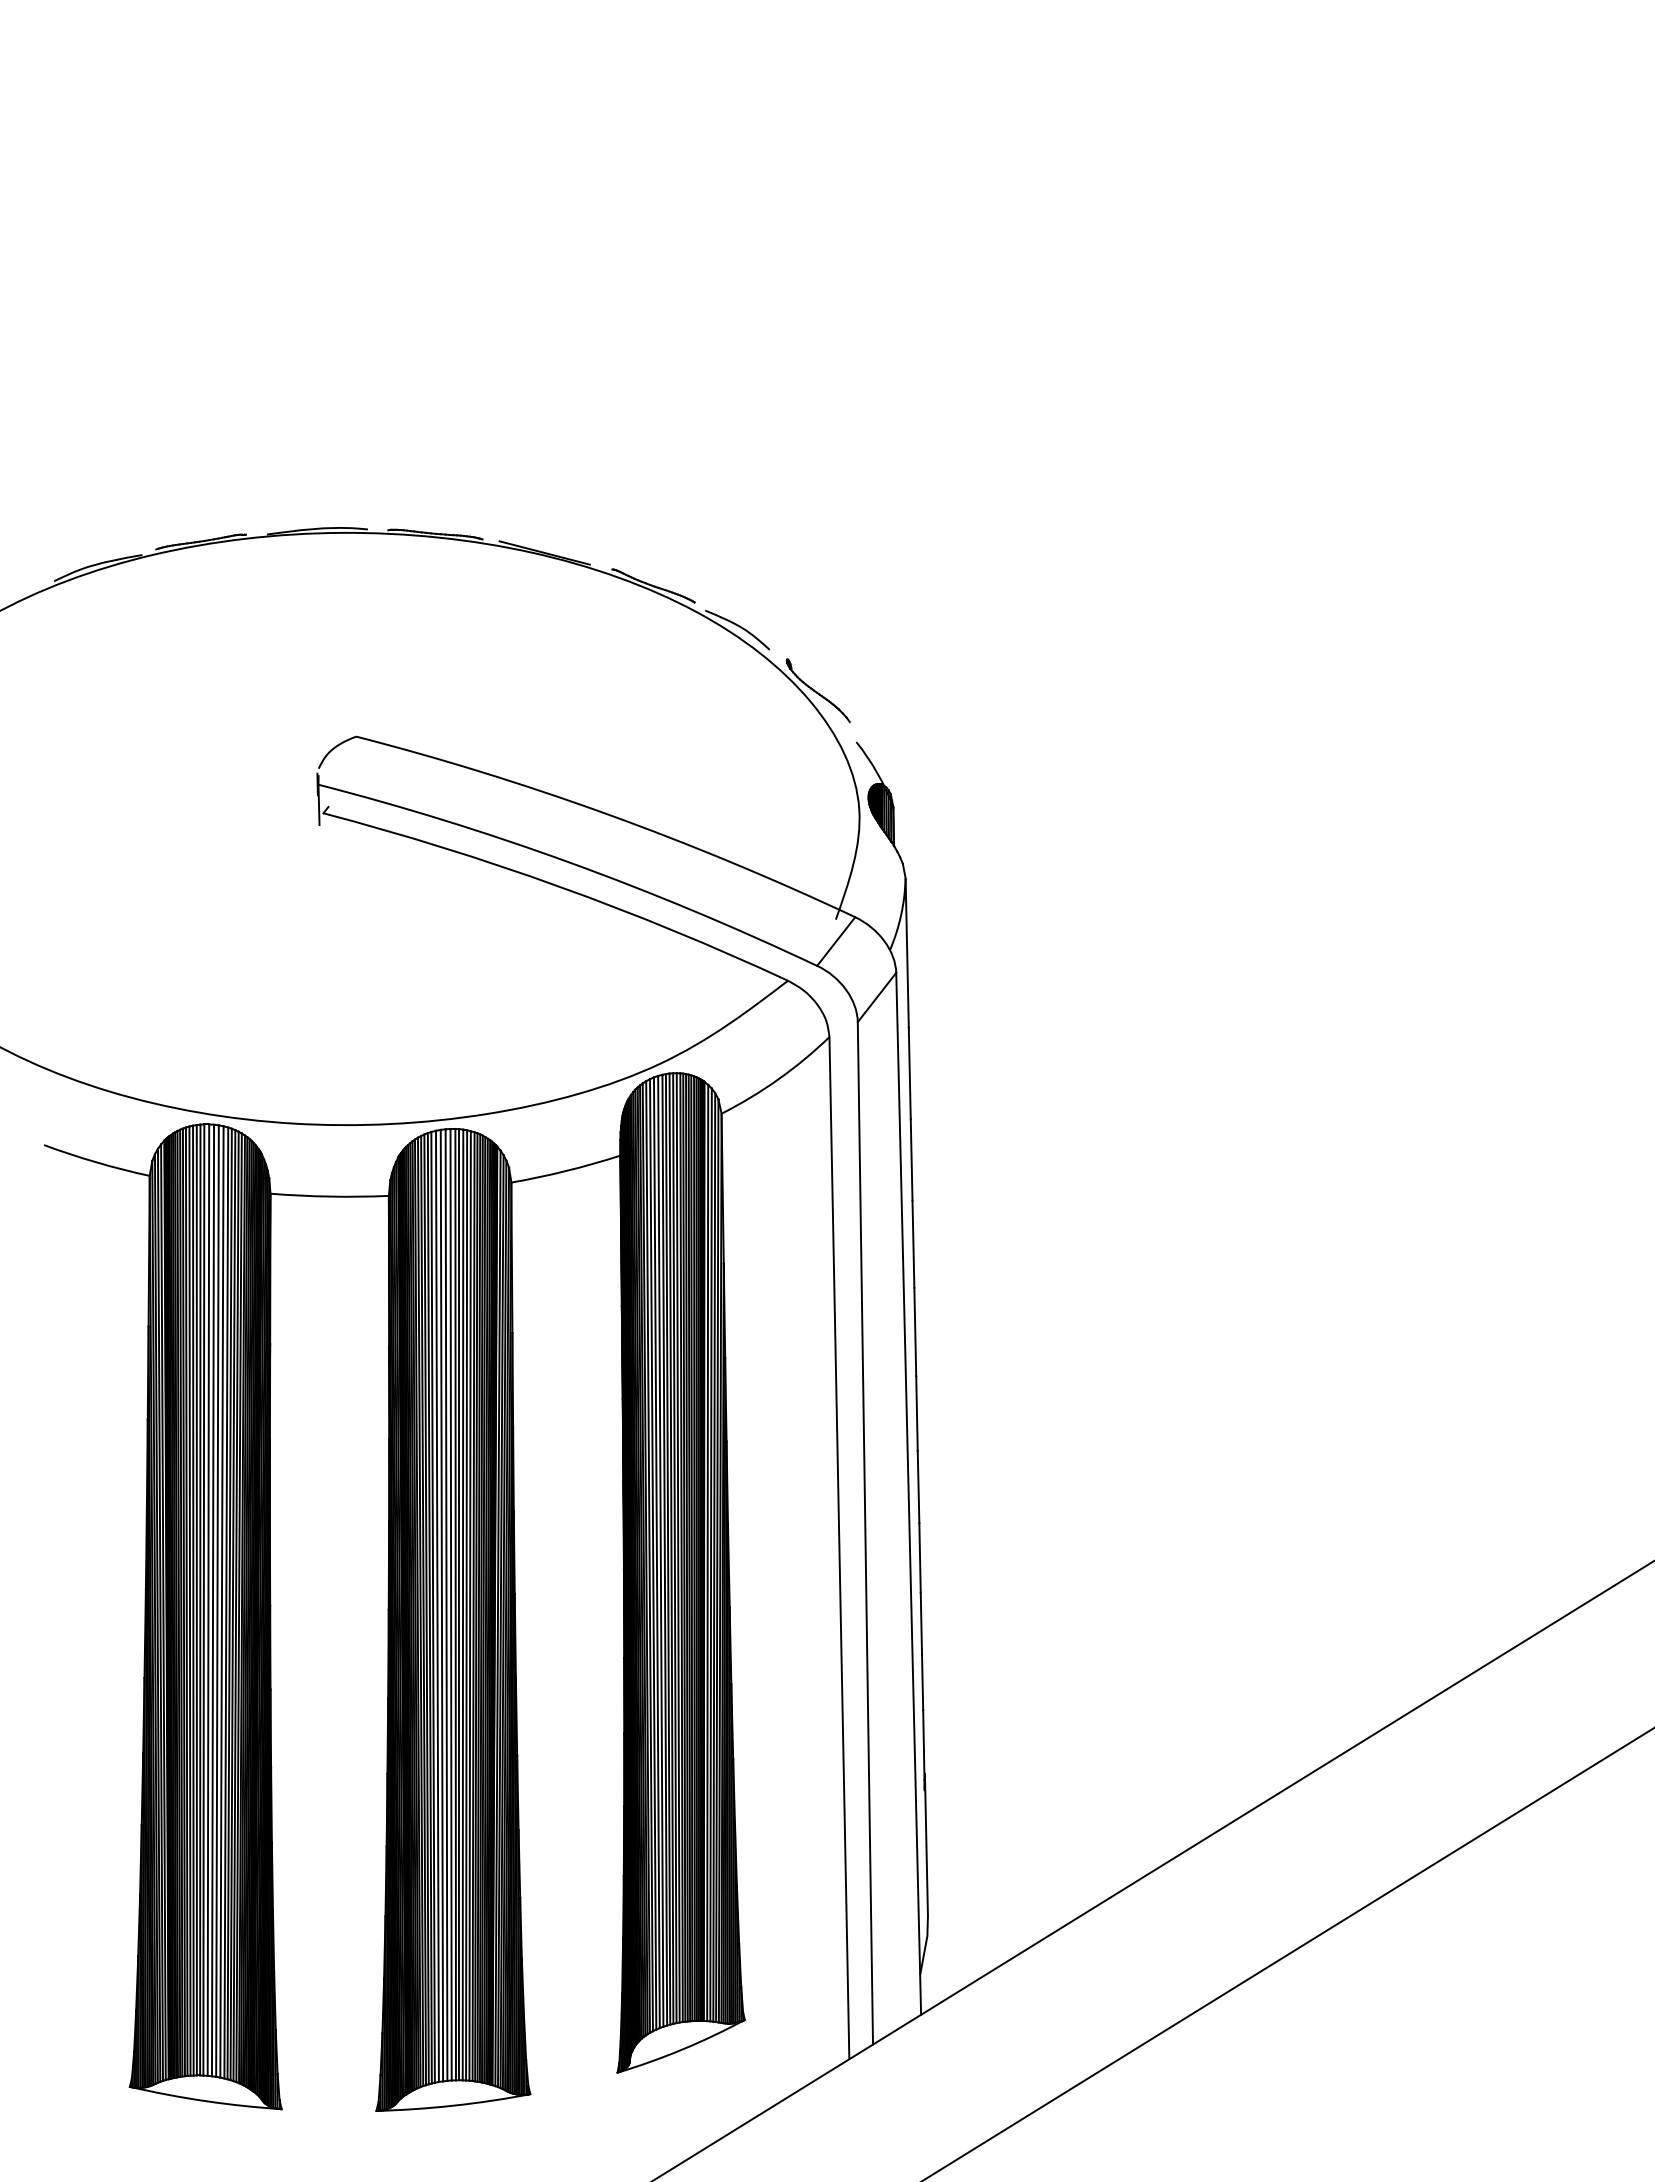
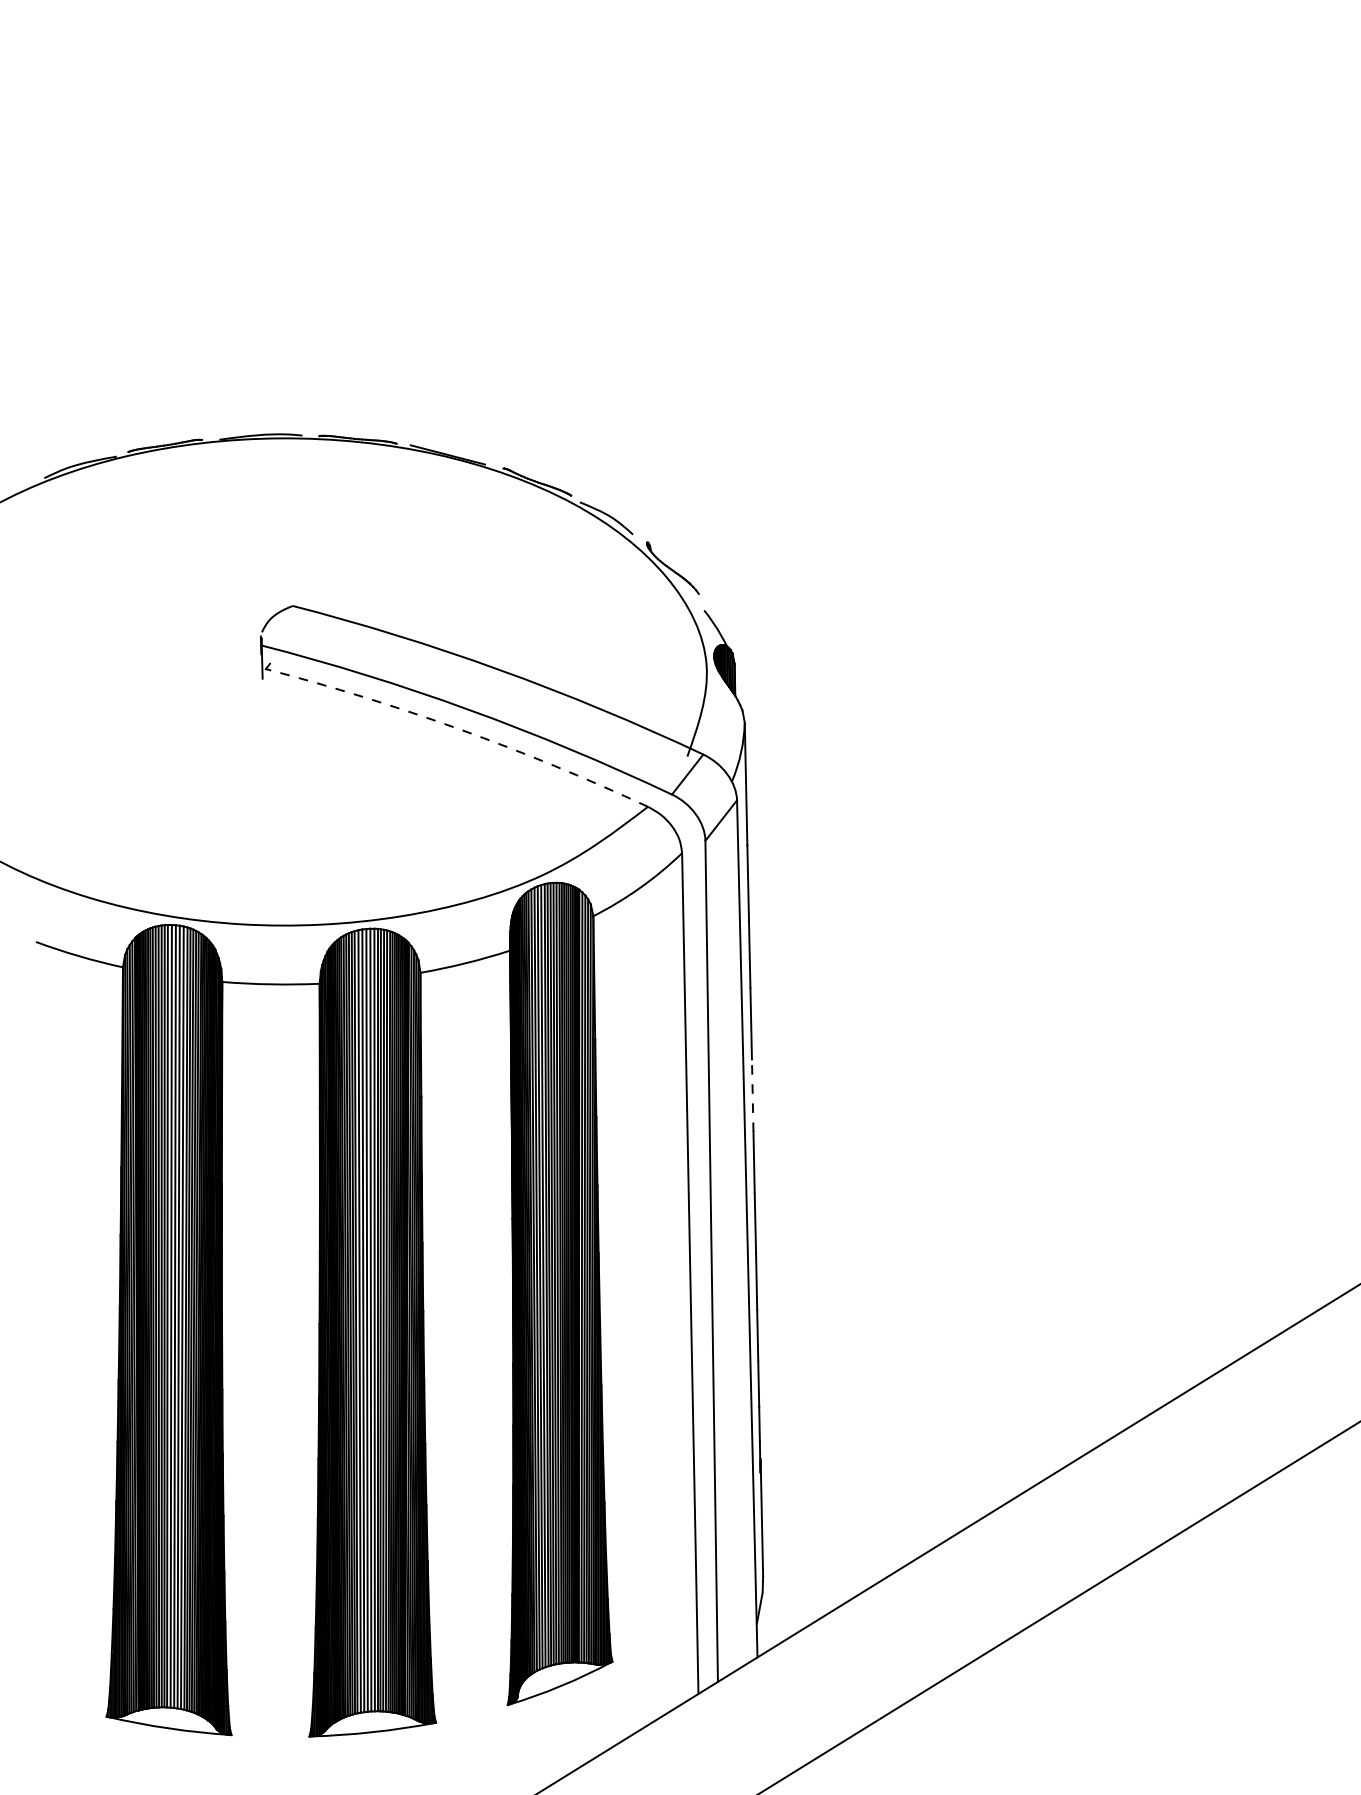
arc: (559, 886) -> (460, 729), solid -> dashed
line: (915, 1331) -> (752, 1095), solid -> dashed

